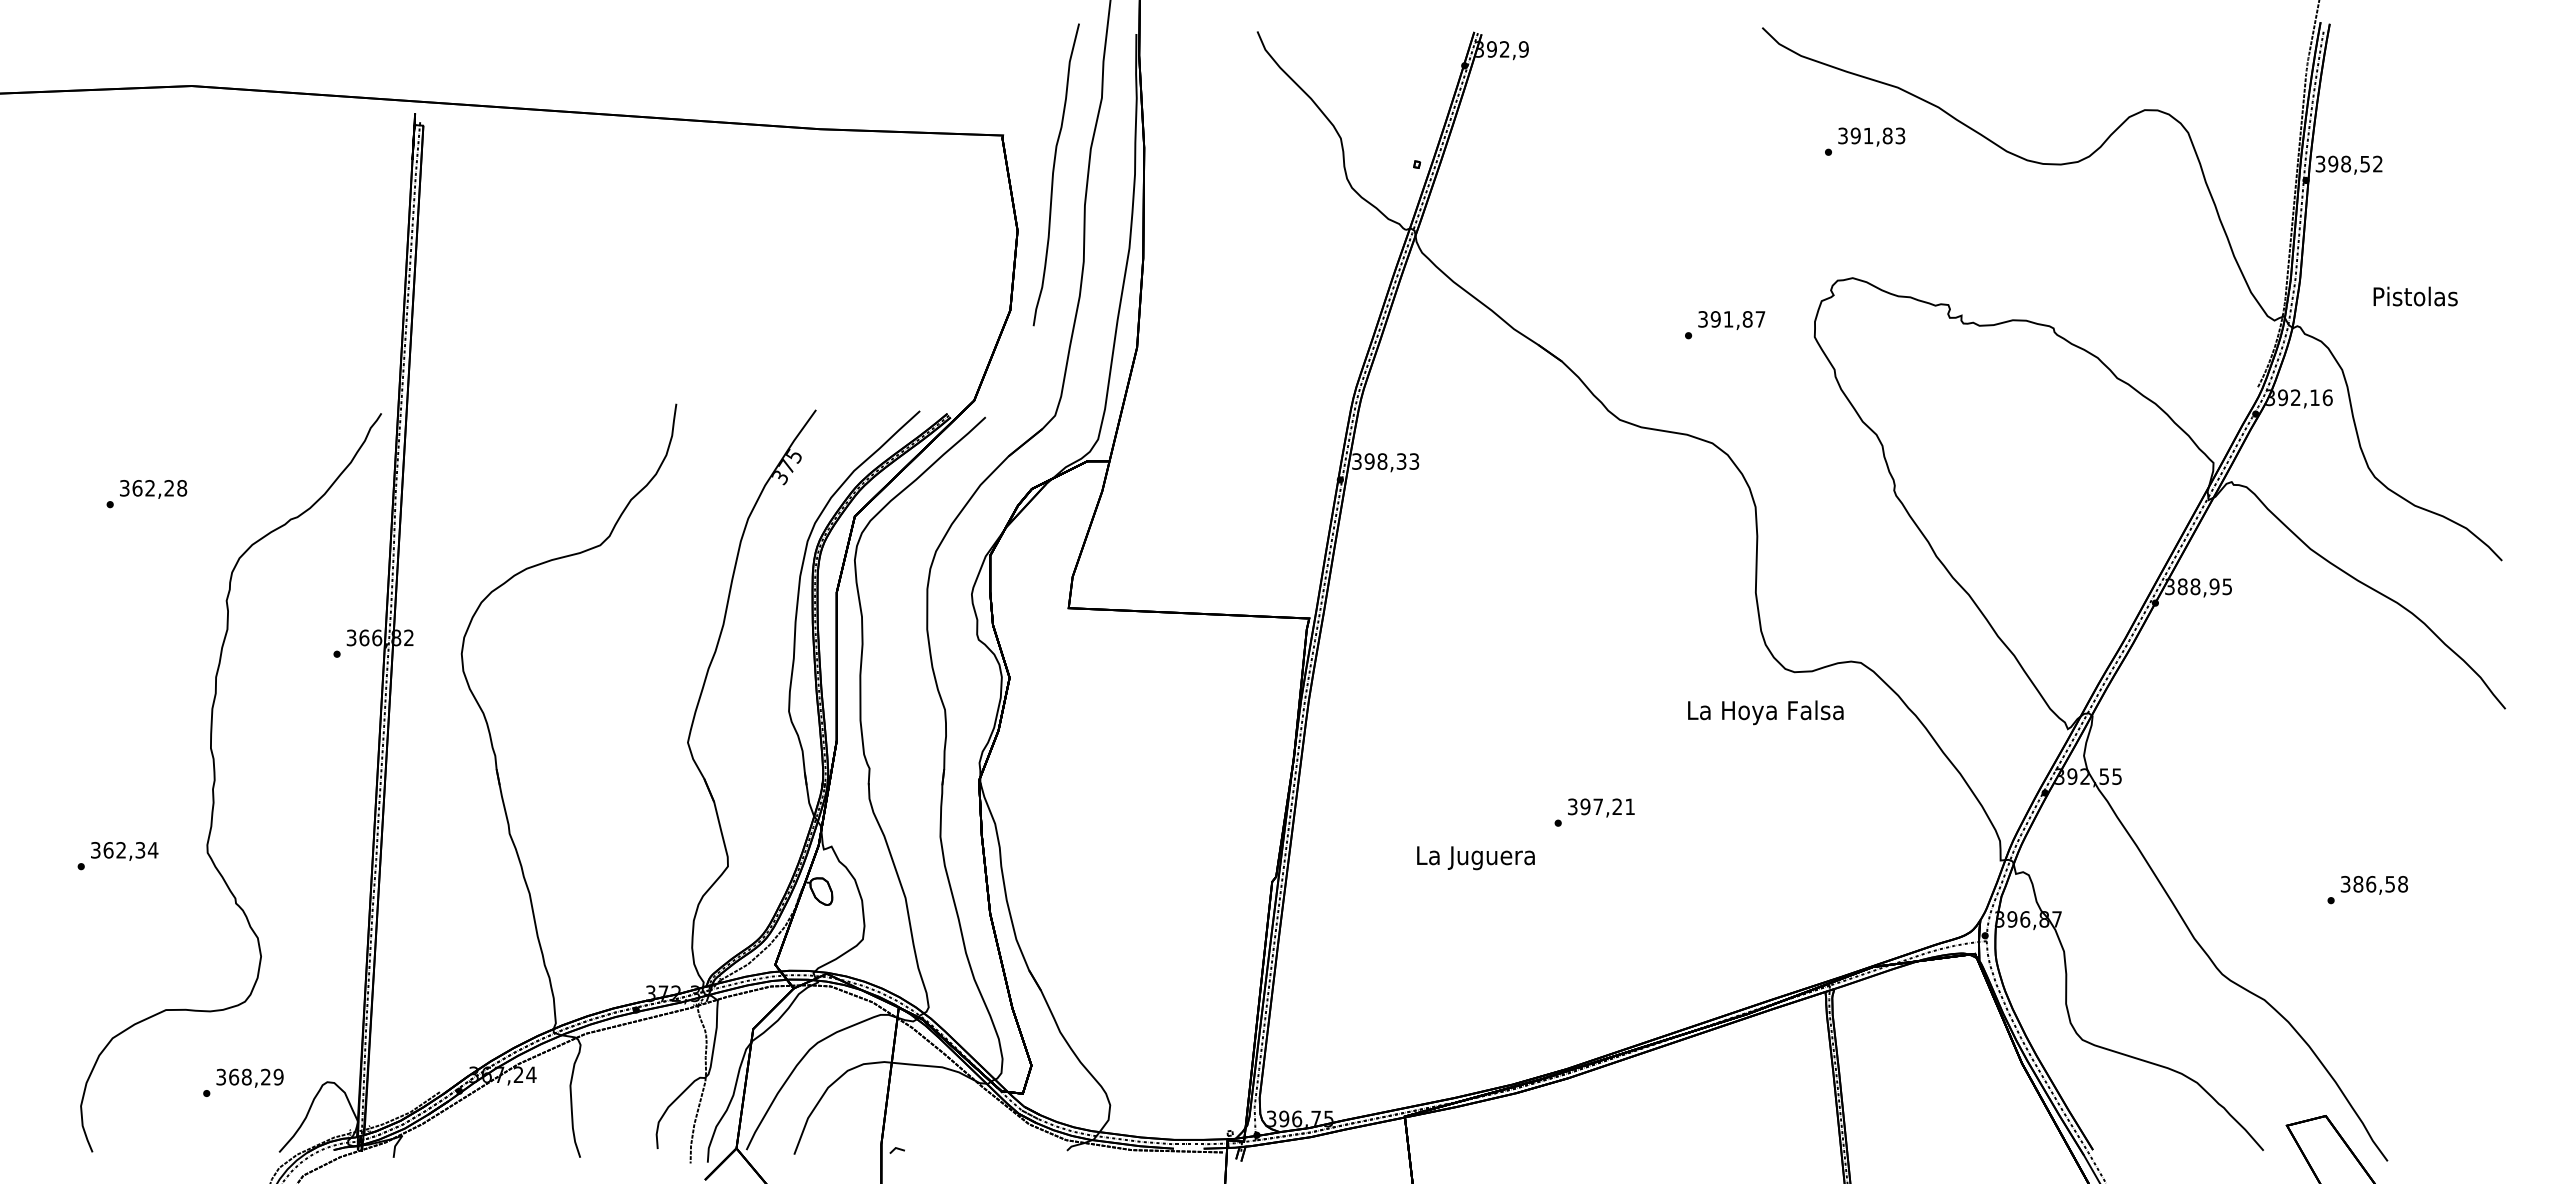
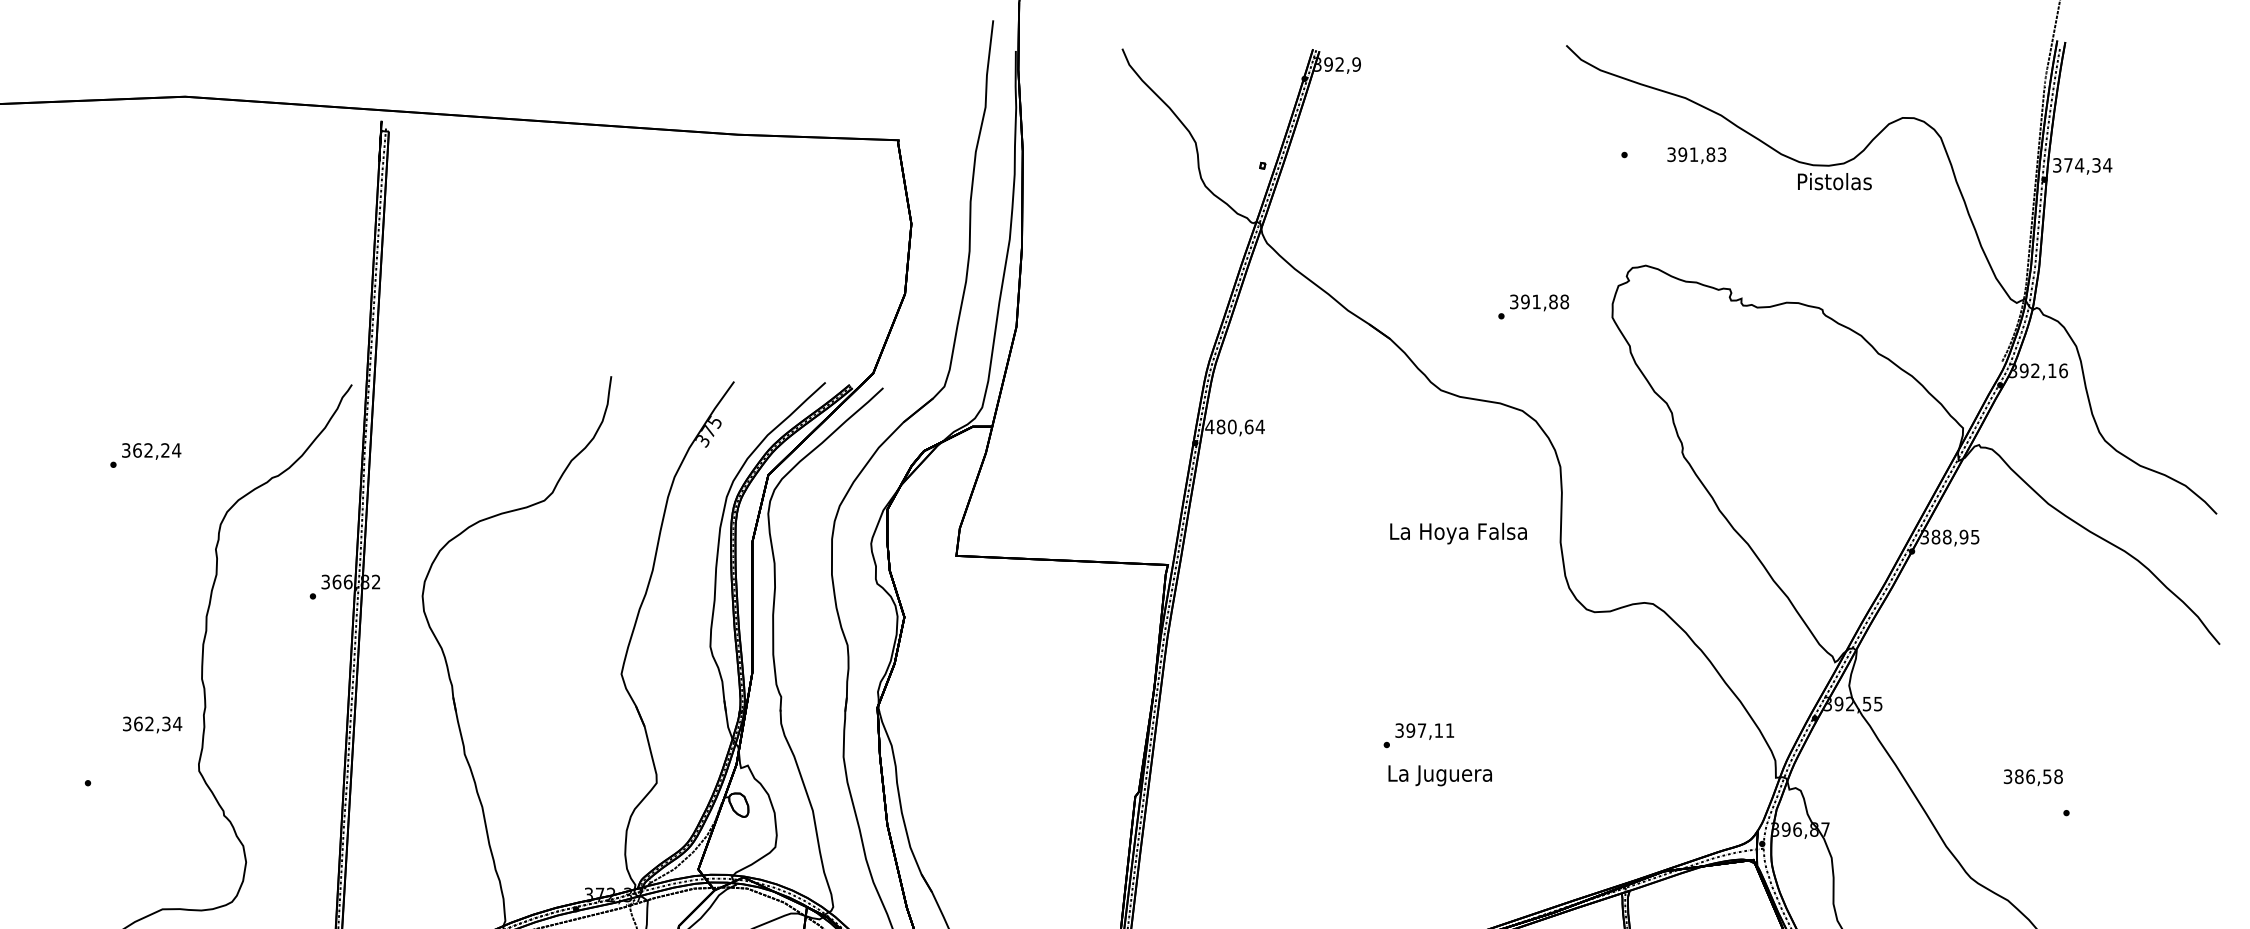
text: (1871, 136) -> (1696, 155), moved
text: (2355, 163) -> (2087, 164), 398,52 -> 374,34
curve: (1053, 174) -> (942, 174), removed
text: (2415, 296) -> (1834, 181), moved
text: (1760, 319) -> (1564, 302), 391,87 -> 391,88
text: (1385, 461) -> (1234, 426), 398,33 -> 480,64
text: (181, 488) -> (176, 450), 362,28 -> 362,24
text: (1765, 712) -> (1458, 533), moved
text: (1616, 806) -> (1438, 730), 397,21 -> 397,11
text: (124, 851) -> (152, 725), moved
text: (1475, 858) -> (1439, 776), moved
text: (2373, 885) -> (2032, 777), moved

